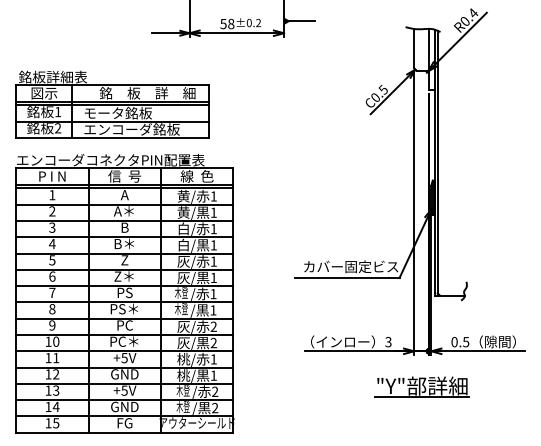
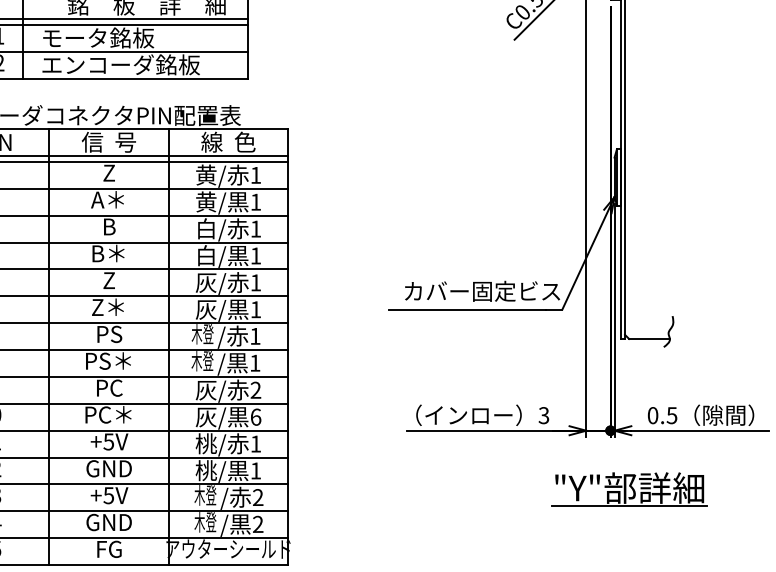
text: (124, 195) -> (108, 173), A -> Z
text: (213, 342) -> (255, 416), 2 -> 6
part: (421, 386) -> (628, 488), moved

